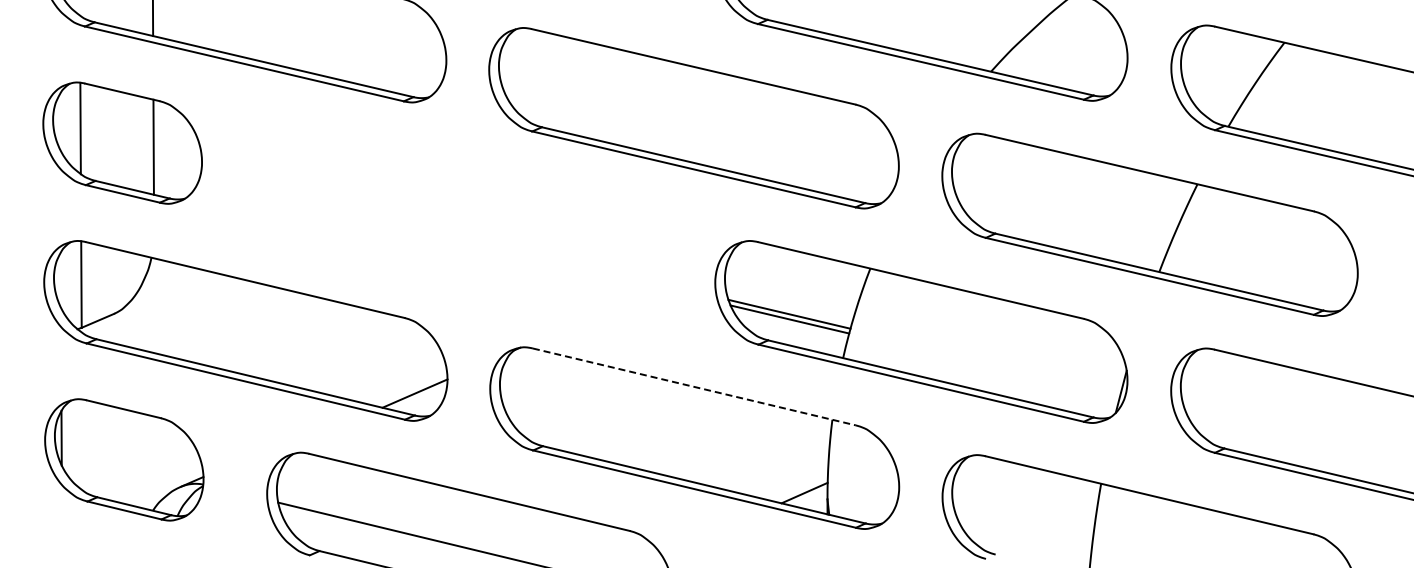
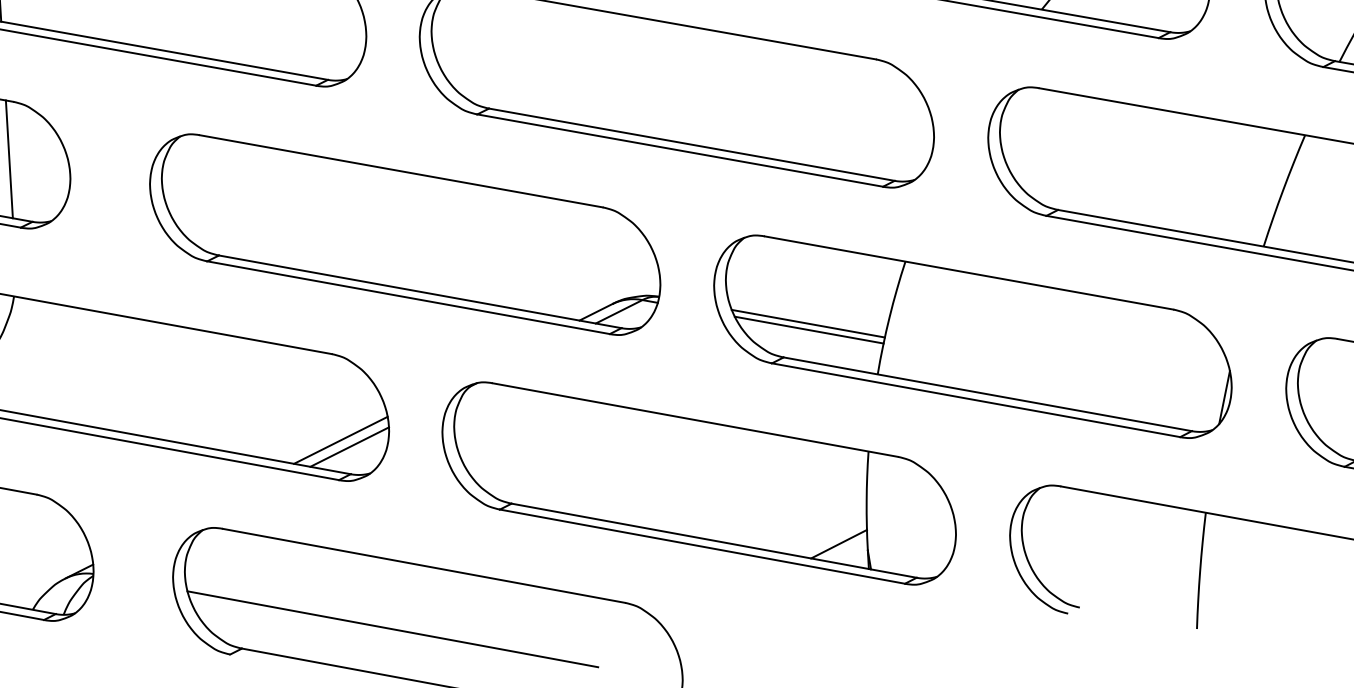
part: (468, 225) -> (404, 235), added
line: (694, 386) -> (695, 419), dashed -> solid
line: (407, 387) -> (339, 440), added

